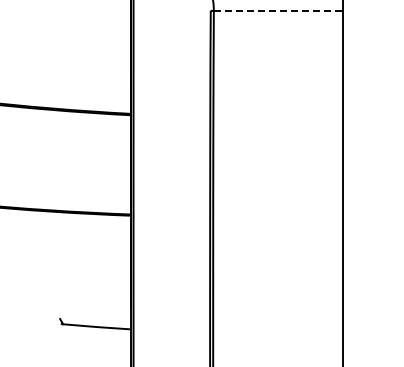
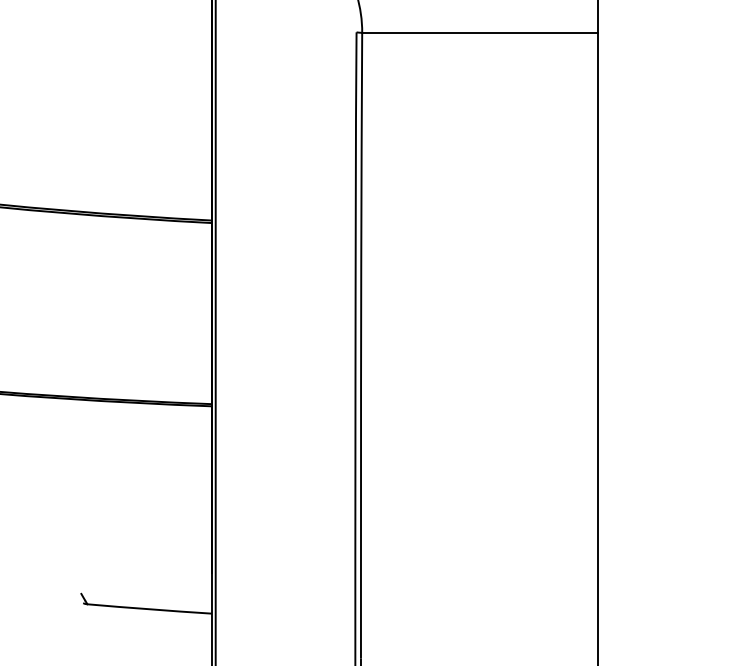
line: (278, 11) -> (480, 33), dashed -> solid

